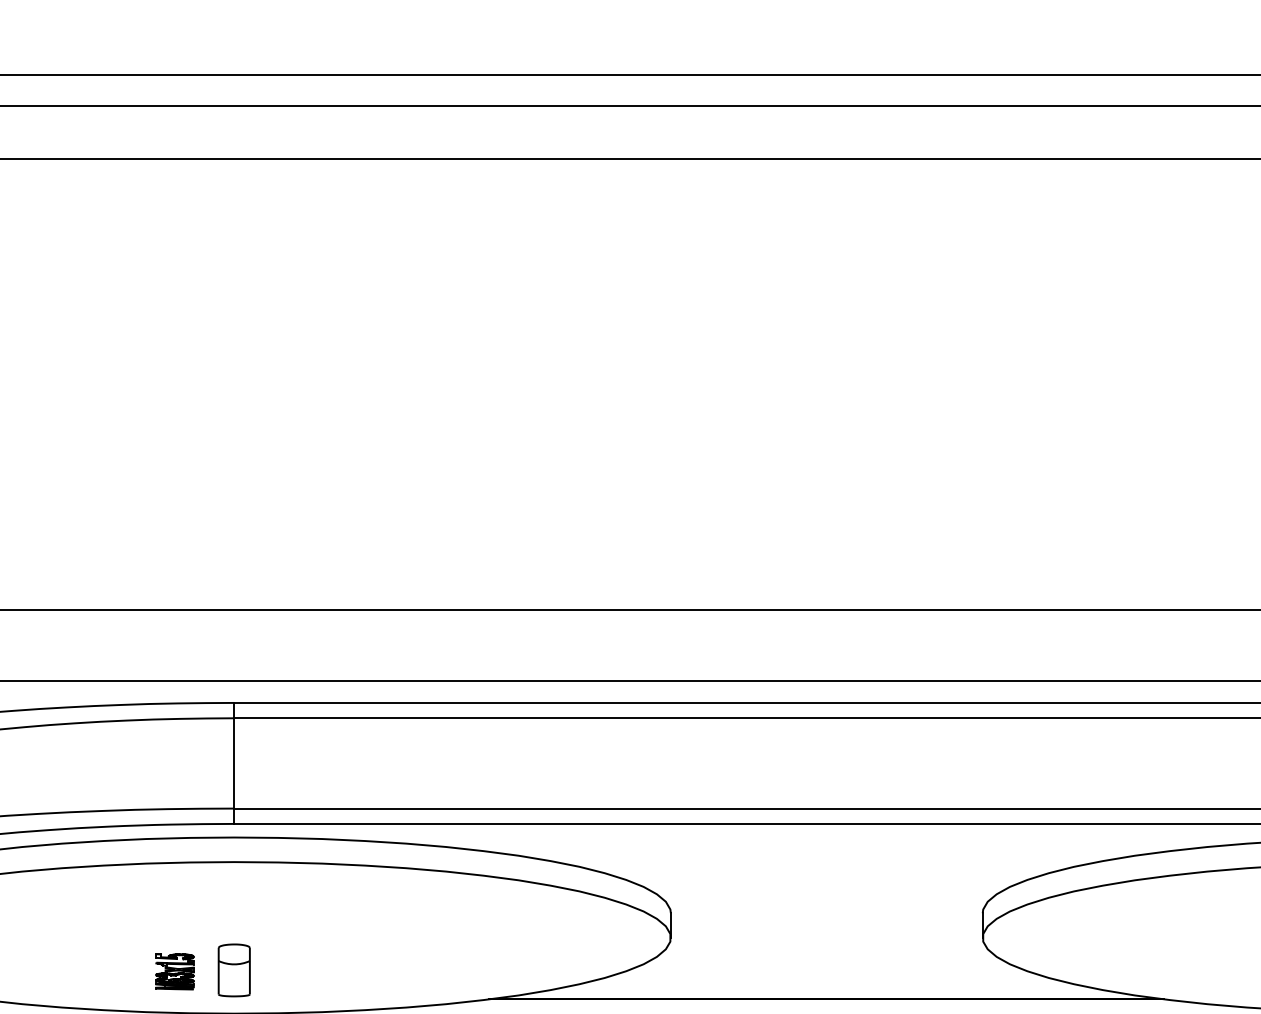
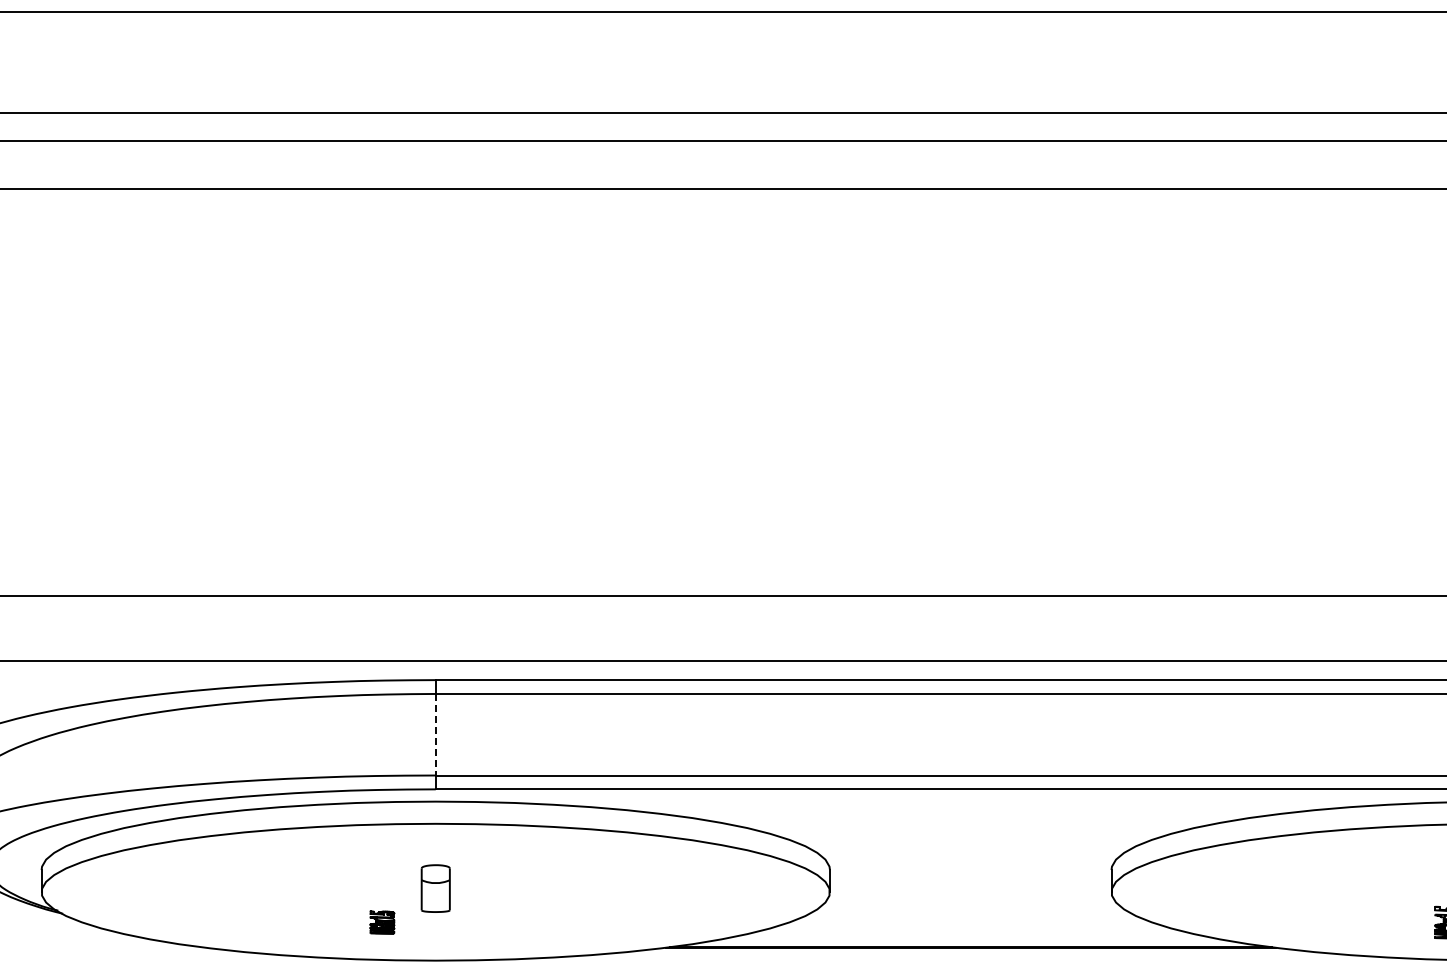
line: (233, 763) -> (435, 734), solid -> dashed
part: (233, 970) -> (435, 888), moved
part: (175, 971) -> (382, 922), size x0.7

